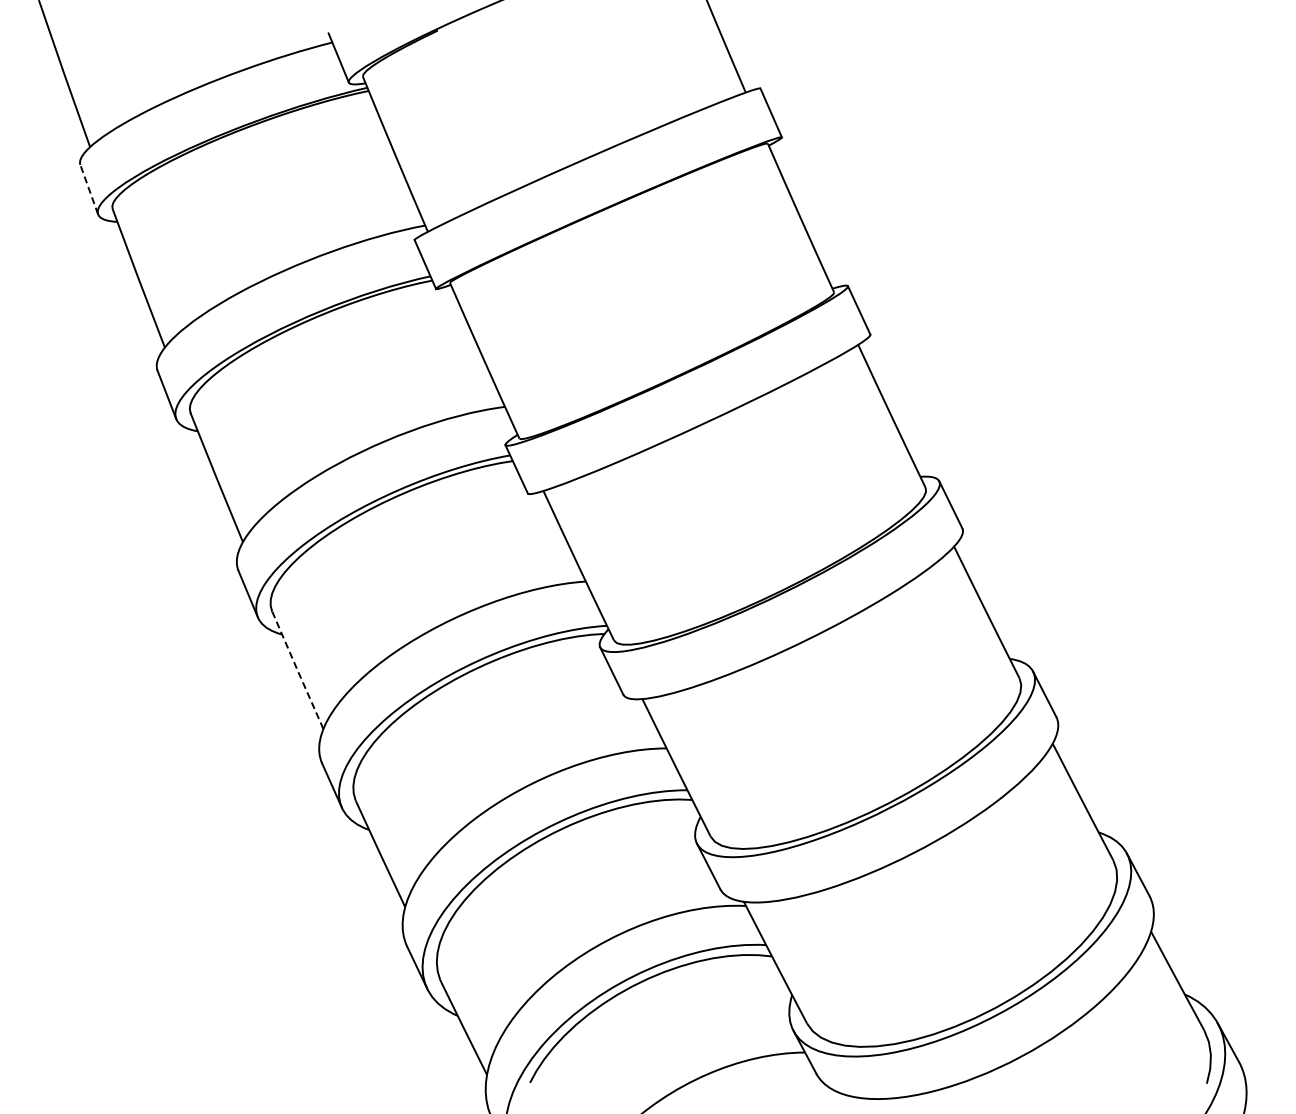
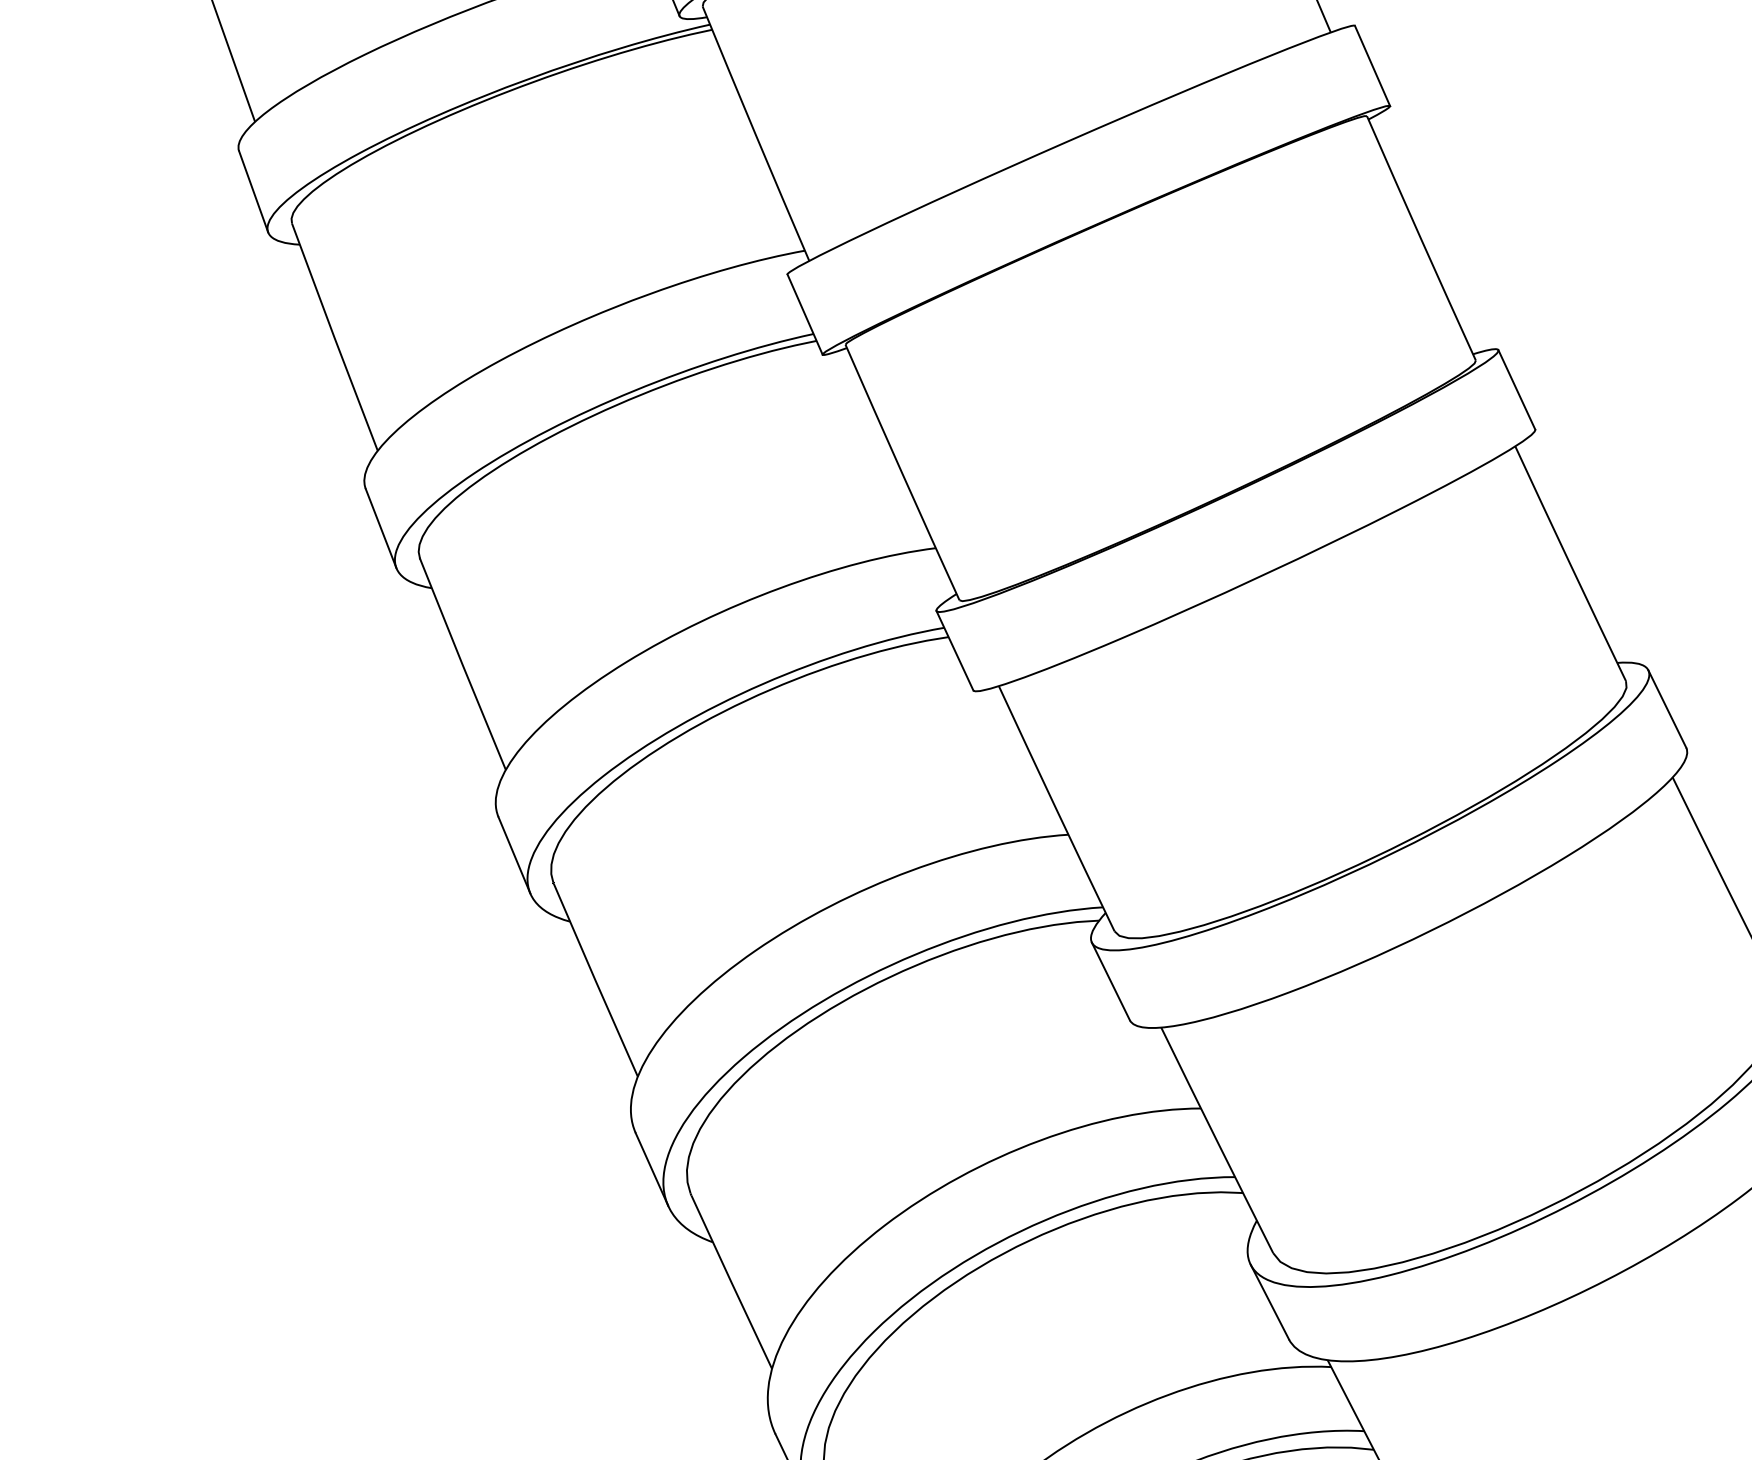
line: (89, 189) -> (254, 191), dashed -> solid
line: (297, 670) -> (595, 980), dashed -> solid

